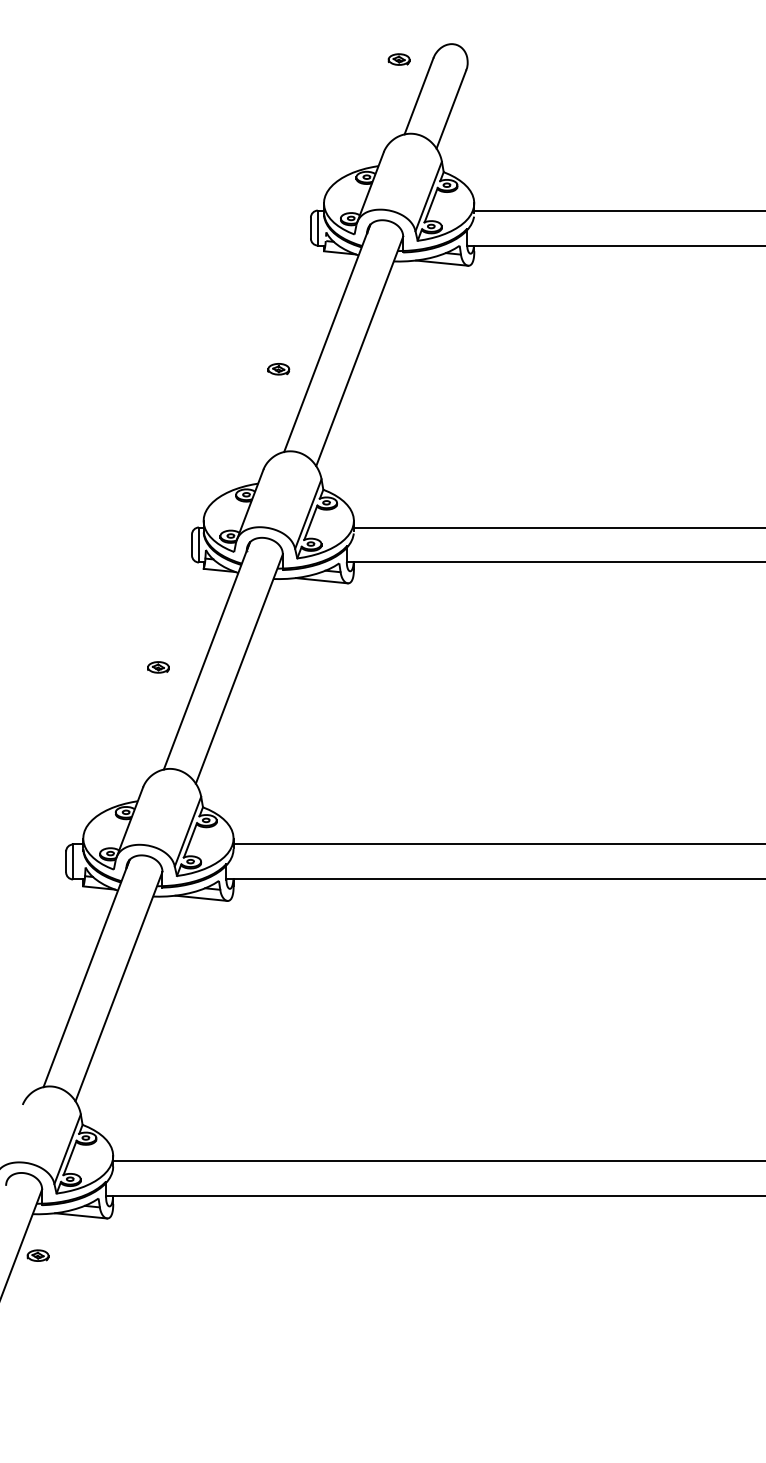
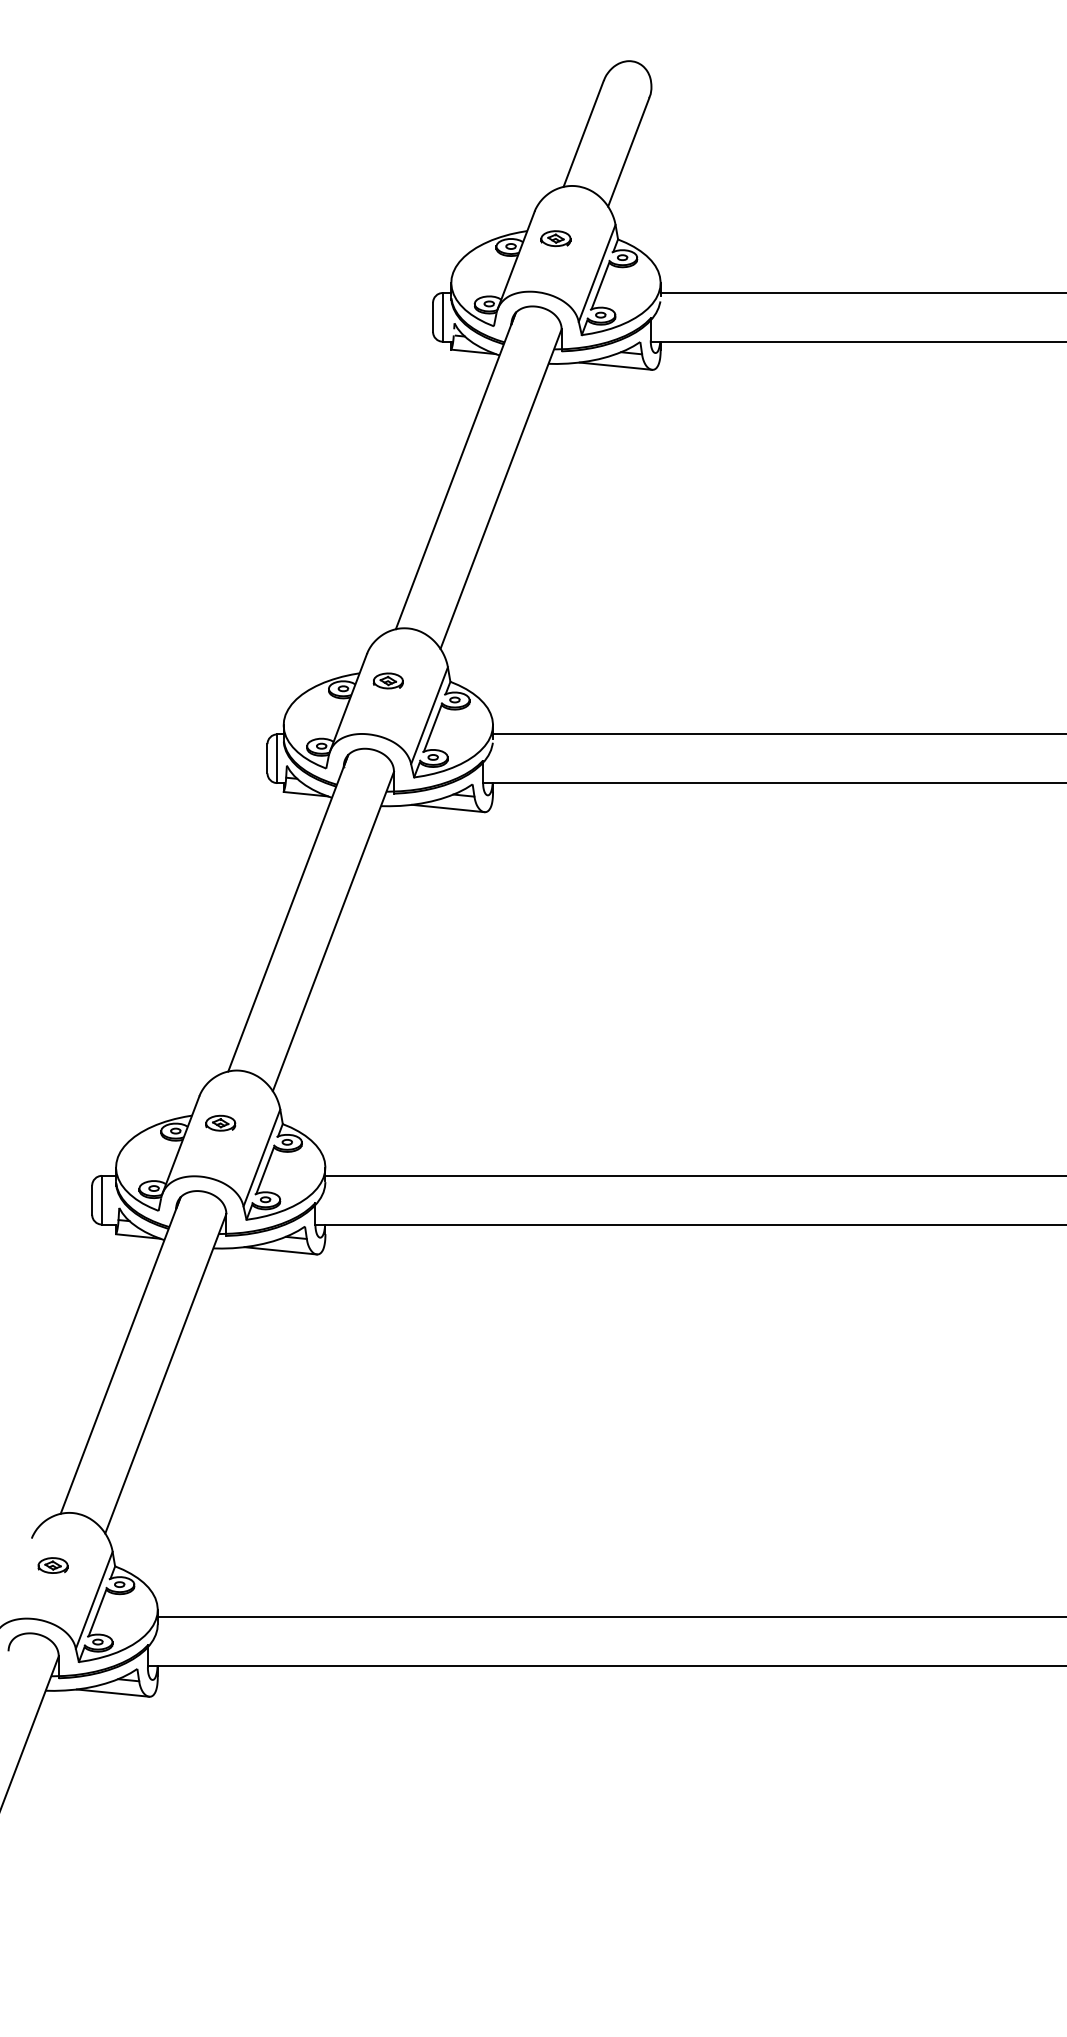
part: (398, 59) -> (555, 238), moved
part: (278, 368) -> (387, 680), moved
part: (158, 666) -> (220, 1122), moved
part: (37, 1255) -> (52, 1565), moved

